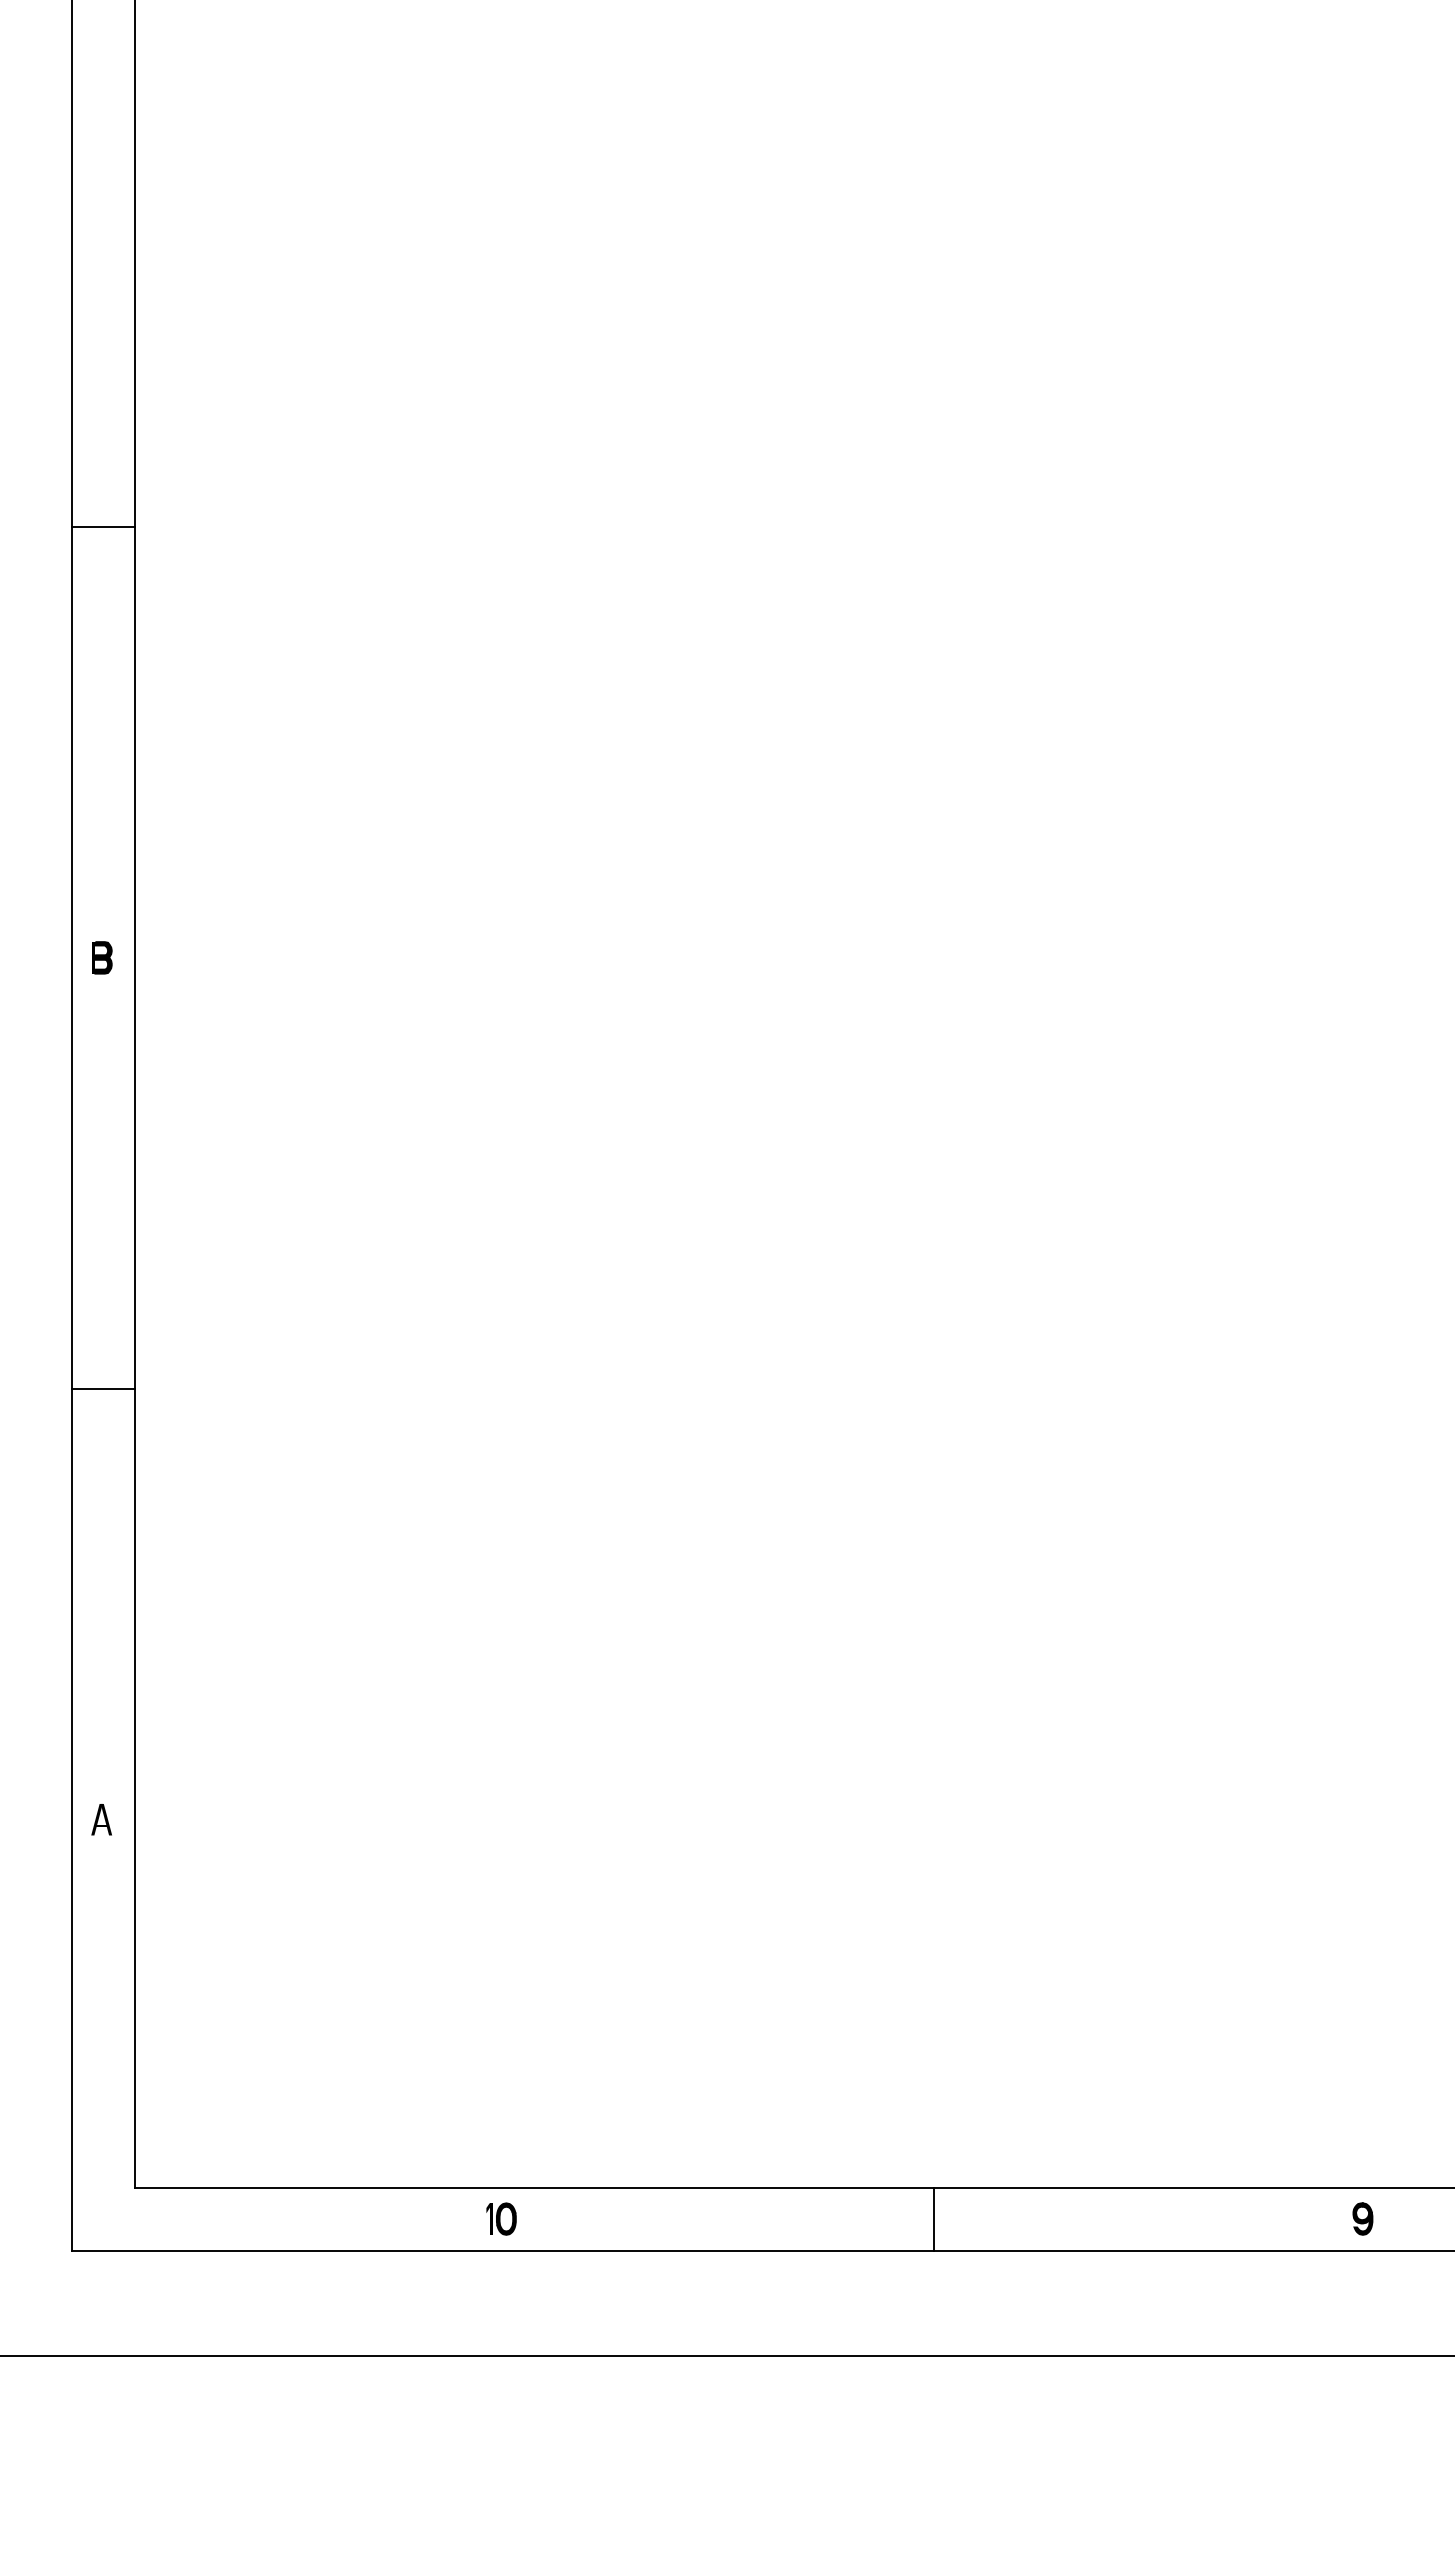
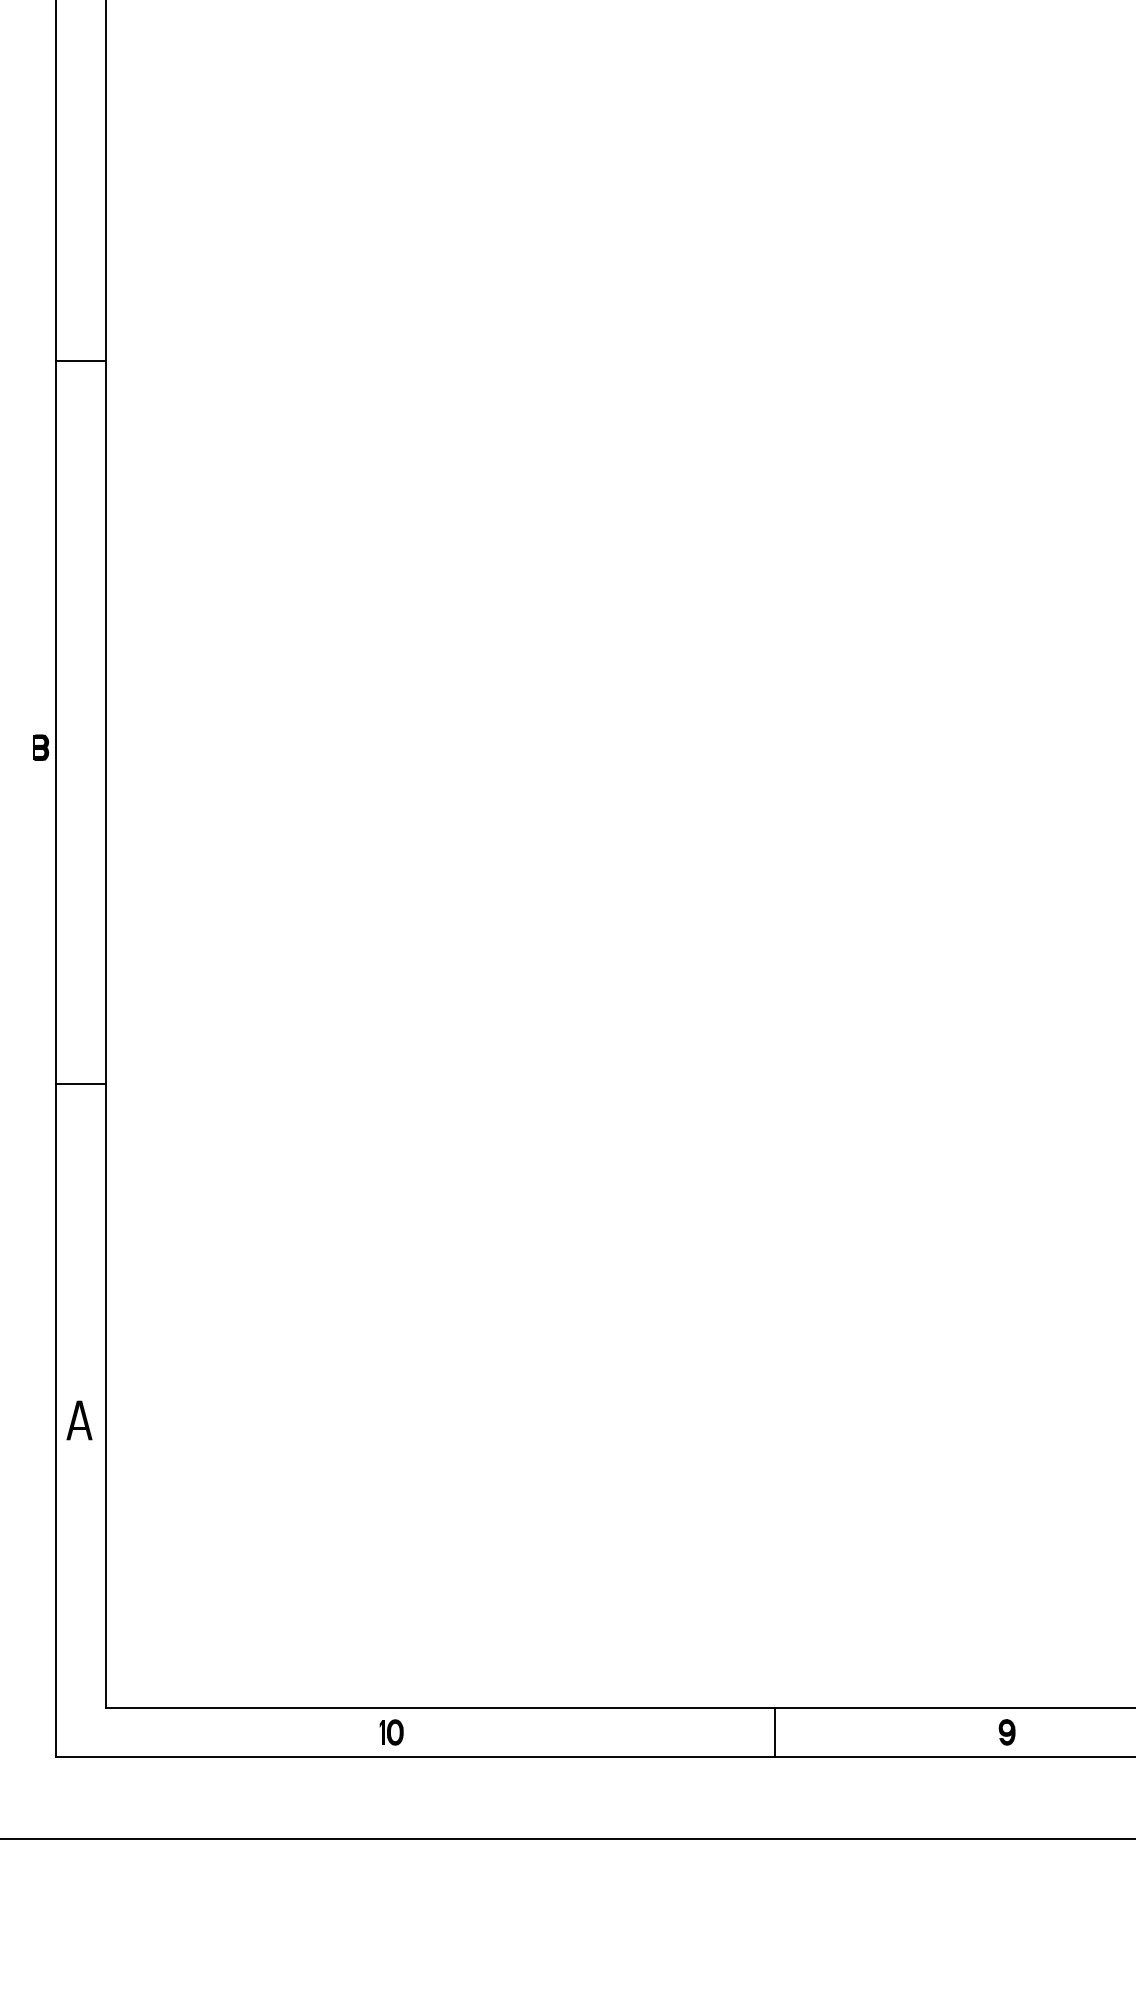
line: (103, 526) -> (80, 360), moved
part: (102, 957) -> (40, 747), moved
part: (101, 1819) -> (79, 1420), size x1.6
line: (934, 2218) -> (774, 1732), moved
part: (1362, 2218) -> (1006, 1732), moved

